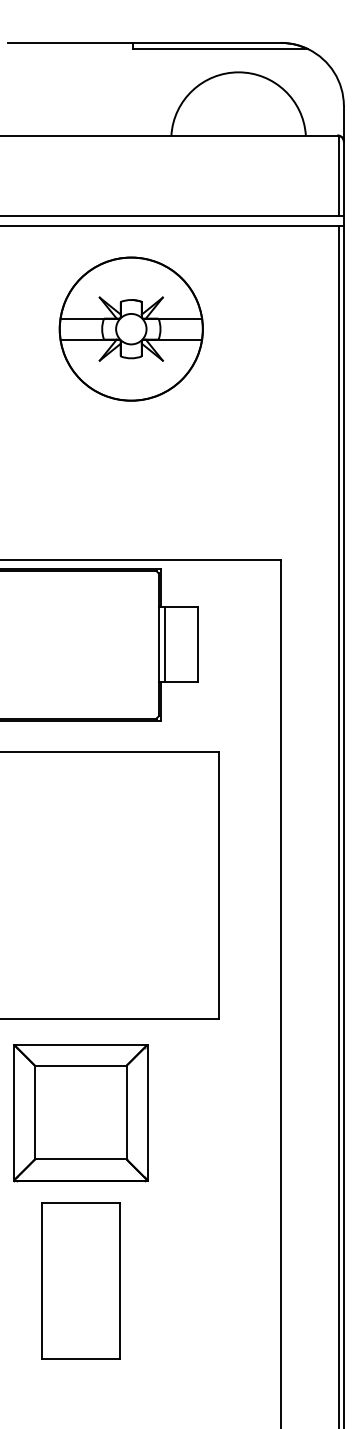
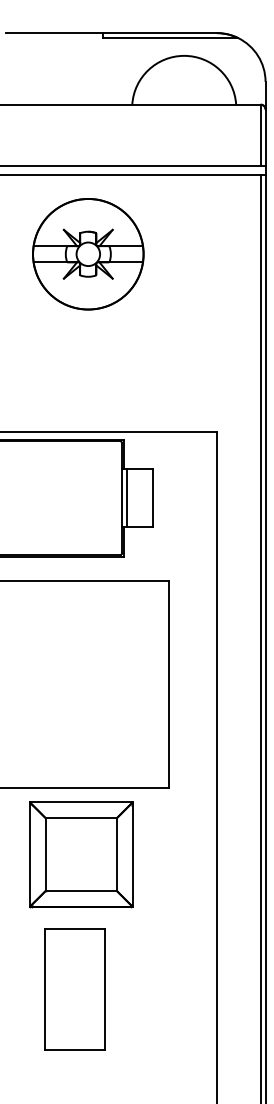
part: (131, 329) -> (88, 254), moved
part: (81, 1112) -> (81, 854), moved
part: (79, 1280) -> (74, 989), moved

